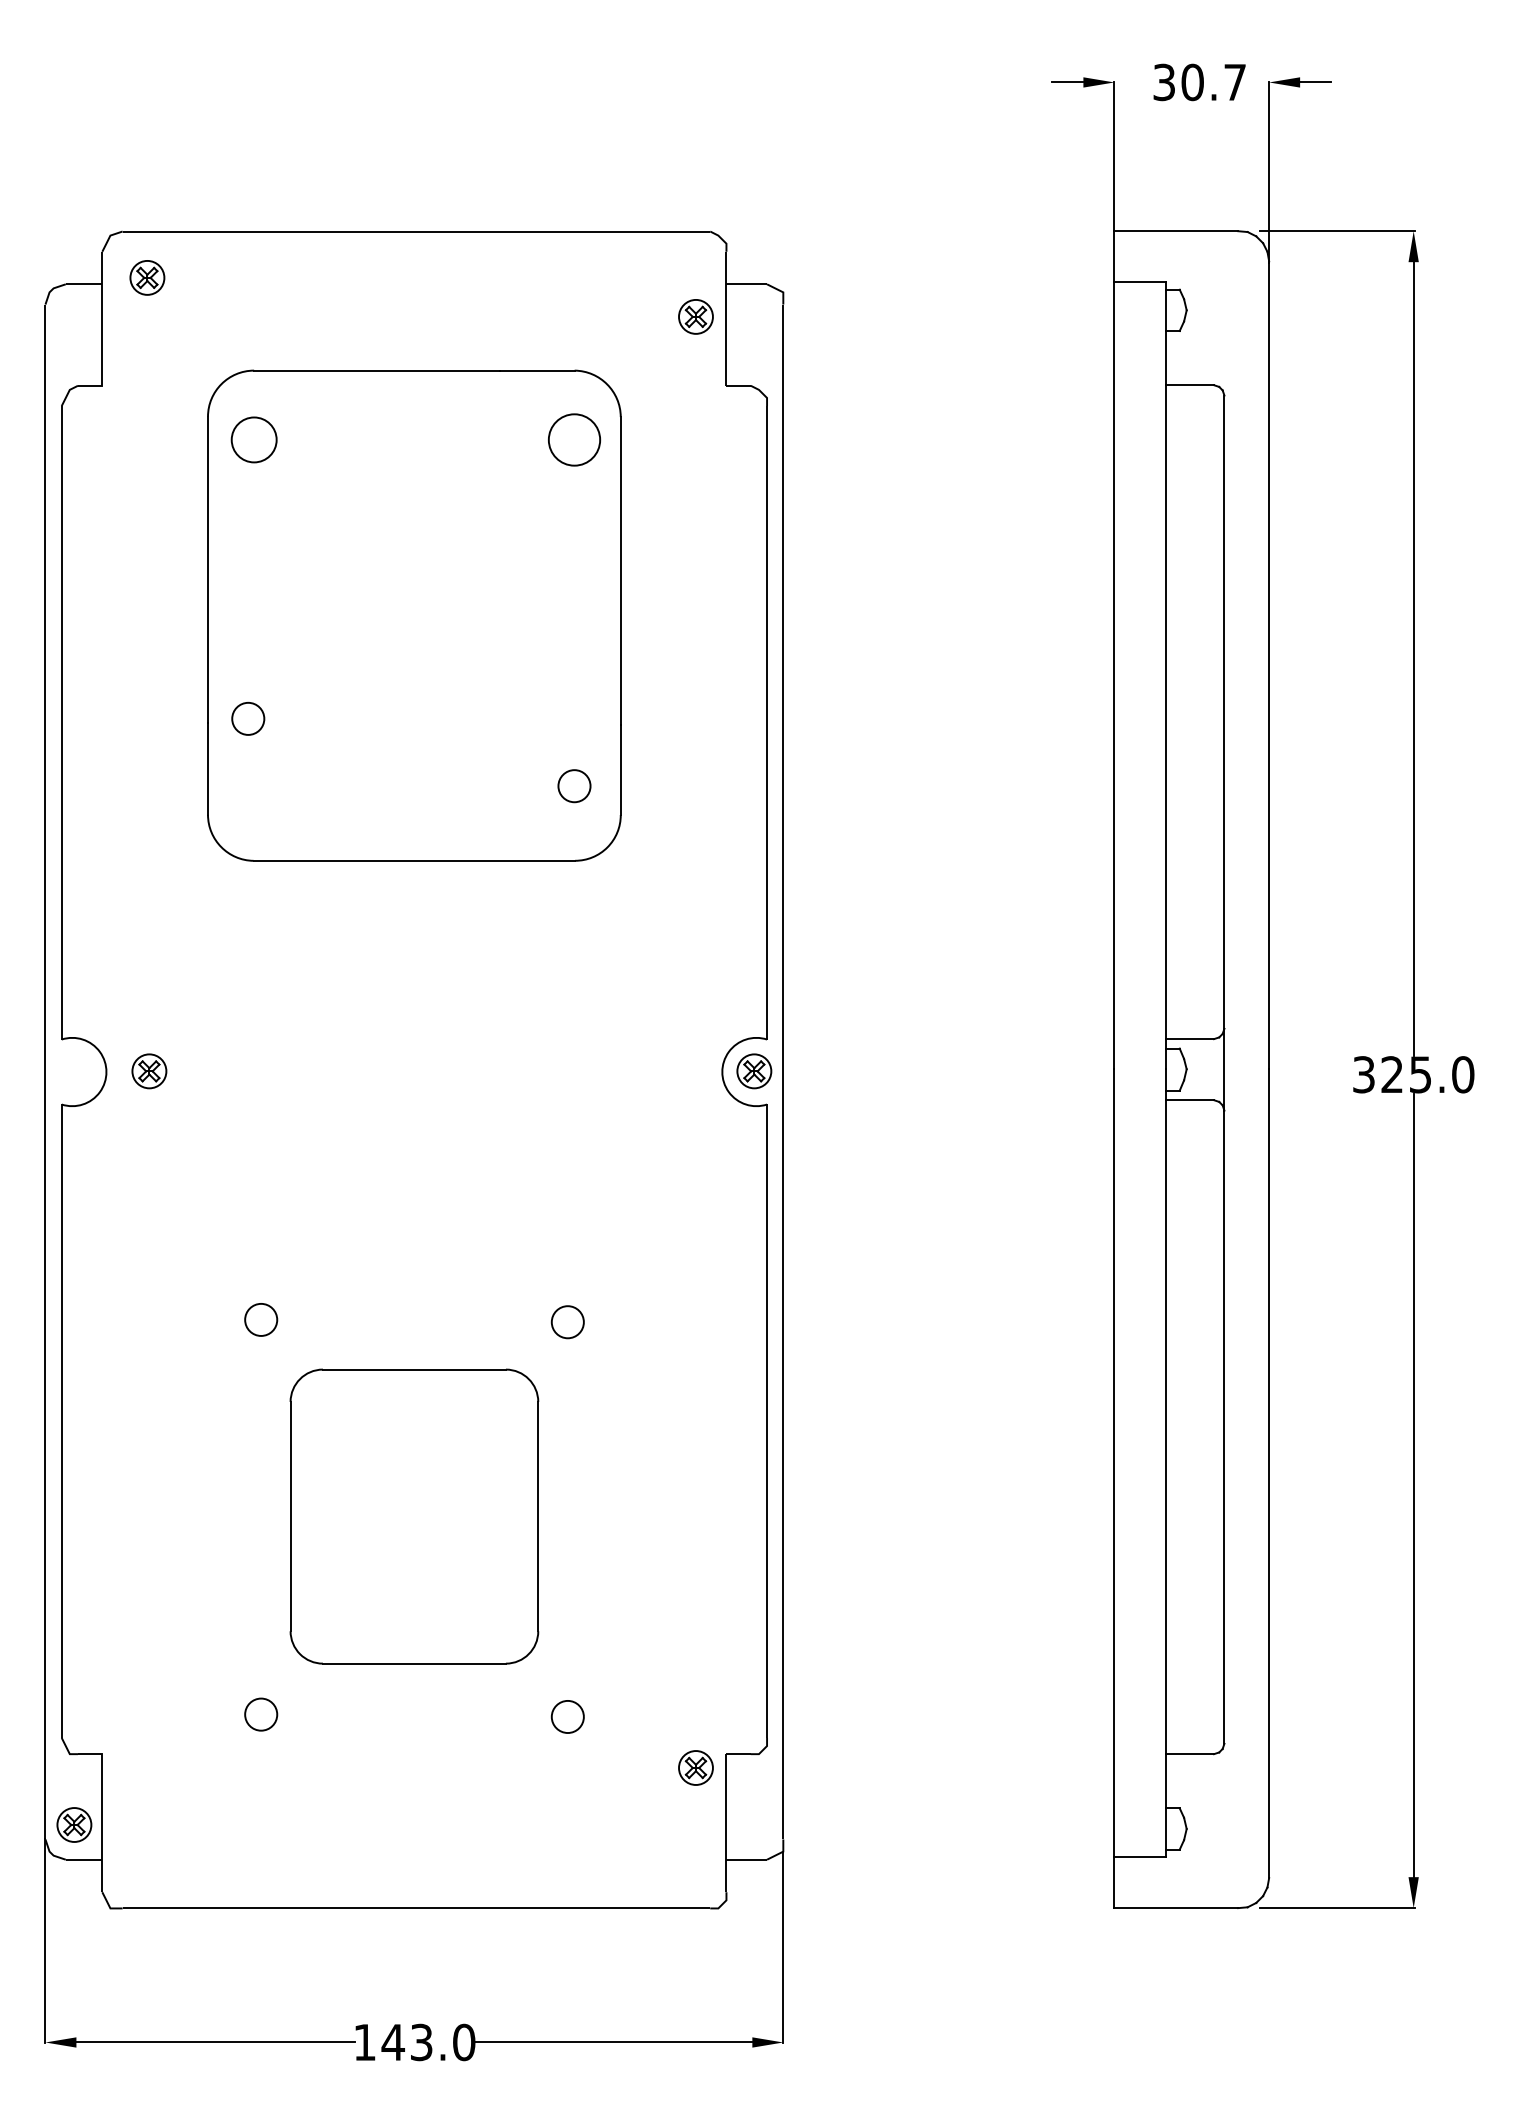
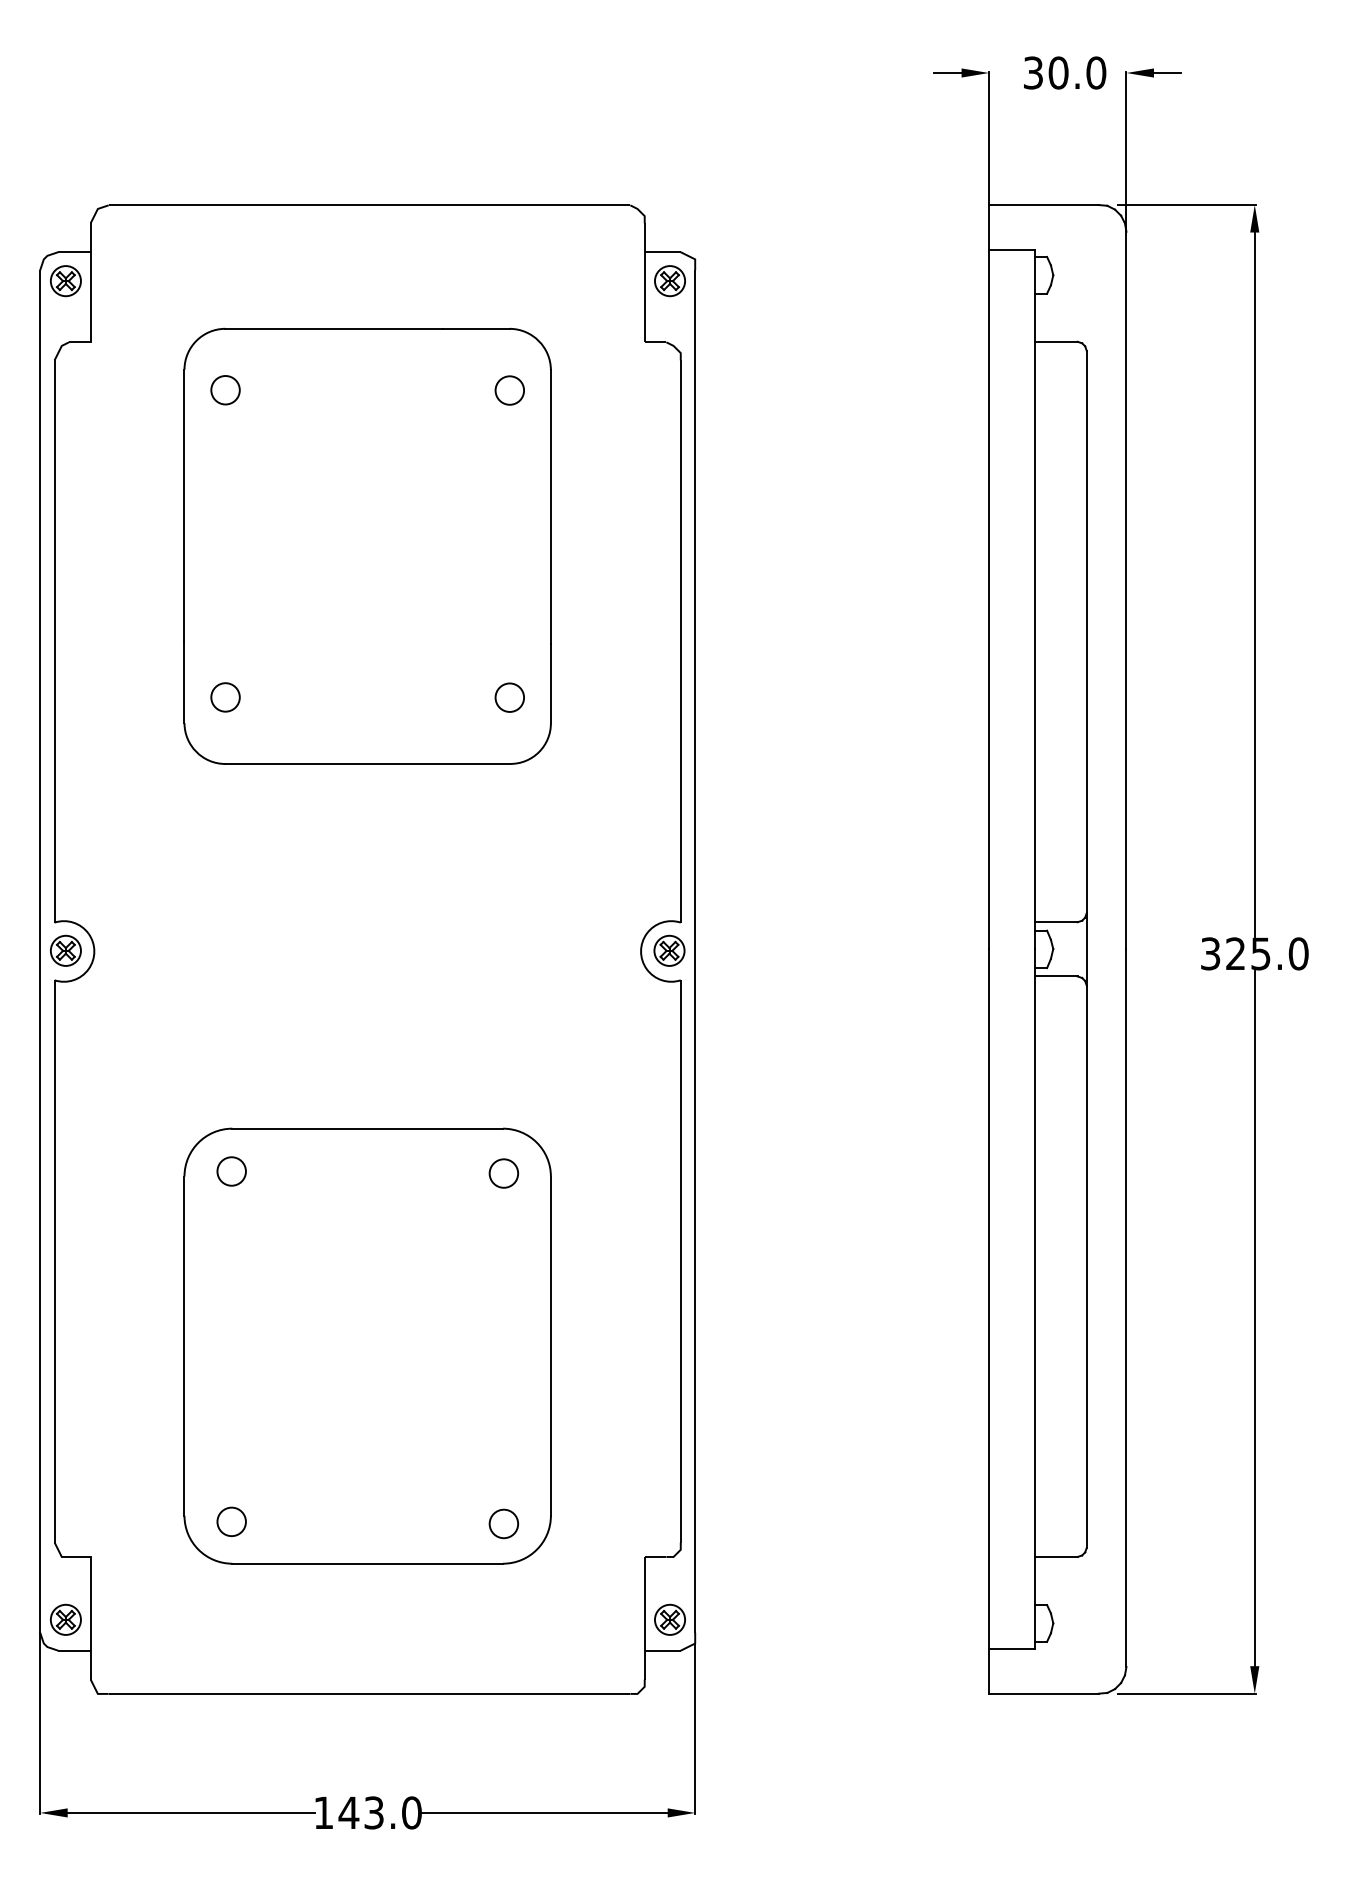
text: (1235, 82) -> (1096, 73), 30.7 -> 30.0
part: (147, 277) -> (65, 280), moved
part: (695, 316) -> (669, 280), moved
part: (254, 439) -> (225, 389), size x0.71
part: (574, 440) -> (509, 390), size x0.62
part: (248, 718) -> (225, 697), moved
part: (149, 1071) -> (65, 950), moved
part: (414, 1516) -> (367, 1346), size x1.67
part: (695, 1767) -> (669, 1619), moved

